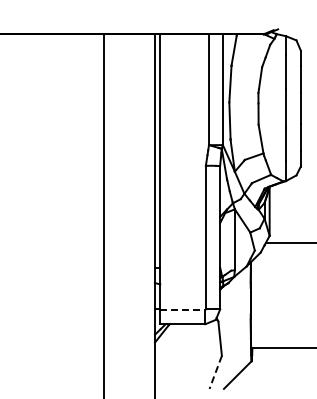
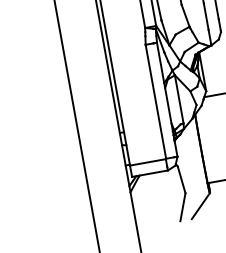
line: (182, 309) -> (147, 162), dashed -> solid
line: (215, 372) -> (182, 207), dashed -> solid

